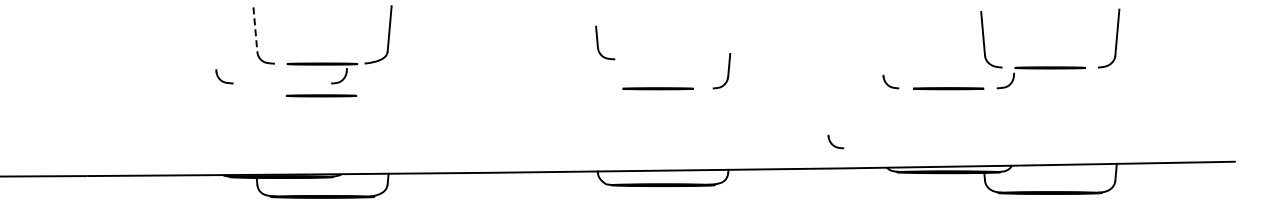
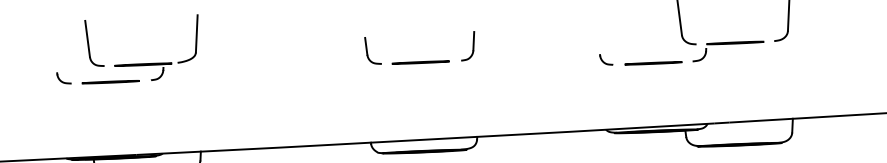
line: (255, 30) -> (87, 39), dashed -> solid
part: (598, 42) -> (367, 50), moved
part: (721, 71) -> (467, 46), moved
line: (657, 88) -> (420, 62), moved
line: (321, 95) -> (110, 81), moved
part: (835, 141) -> (563, 110), removed

